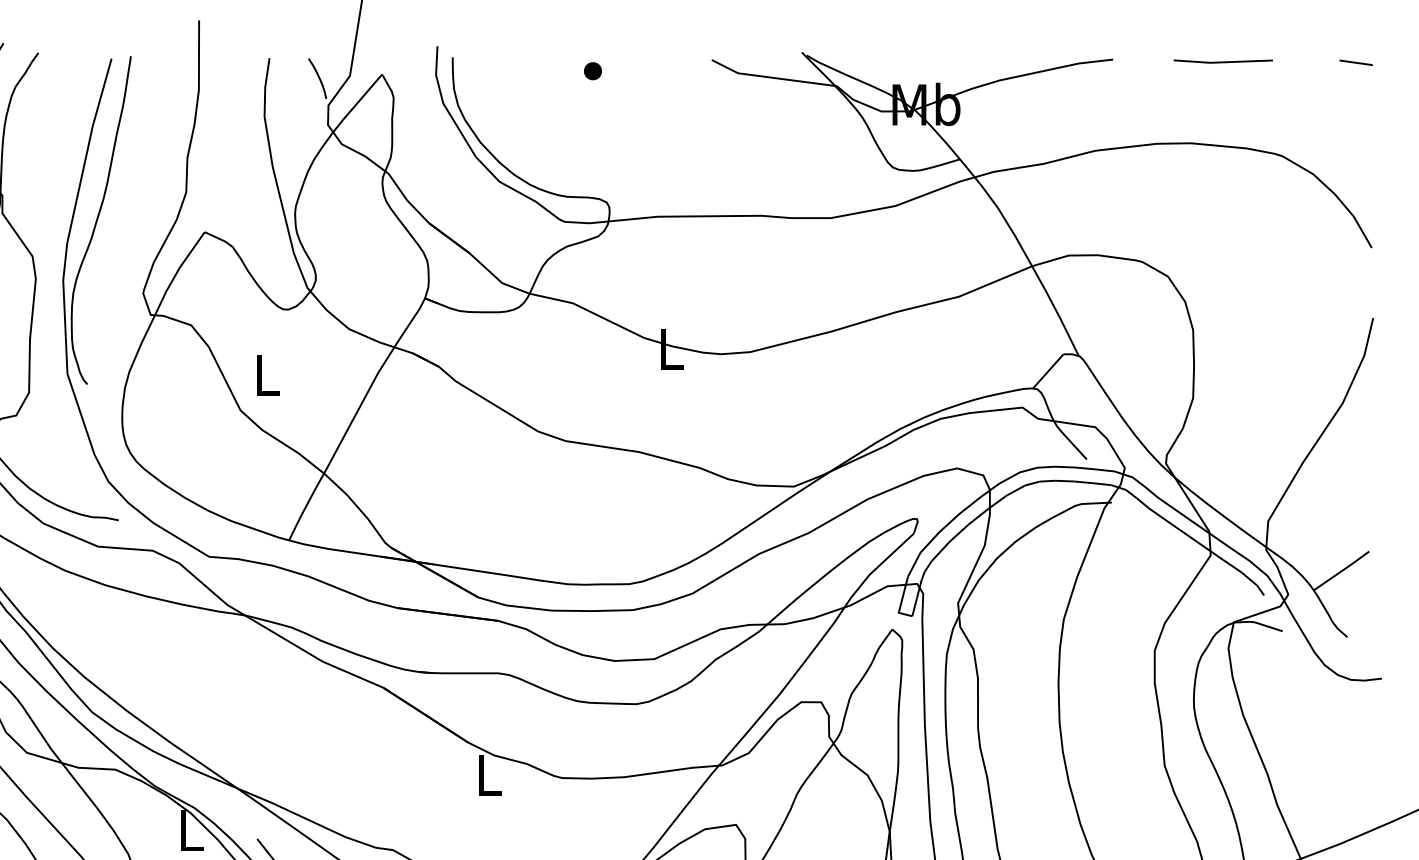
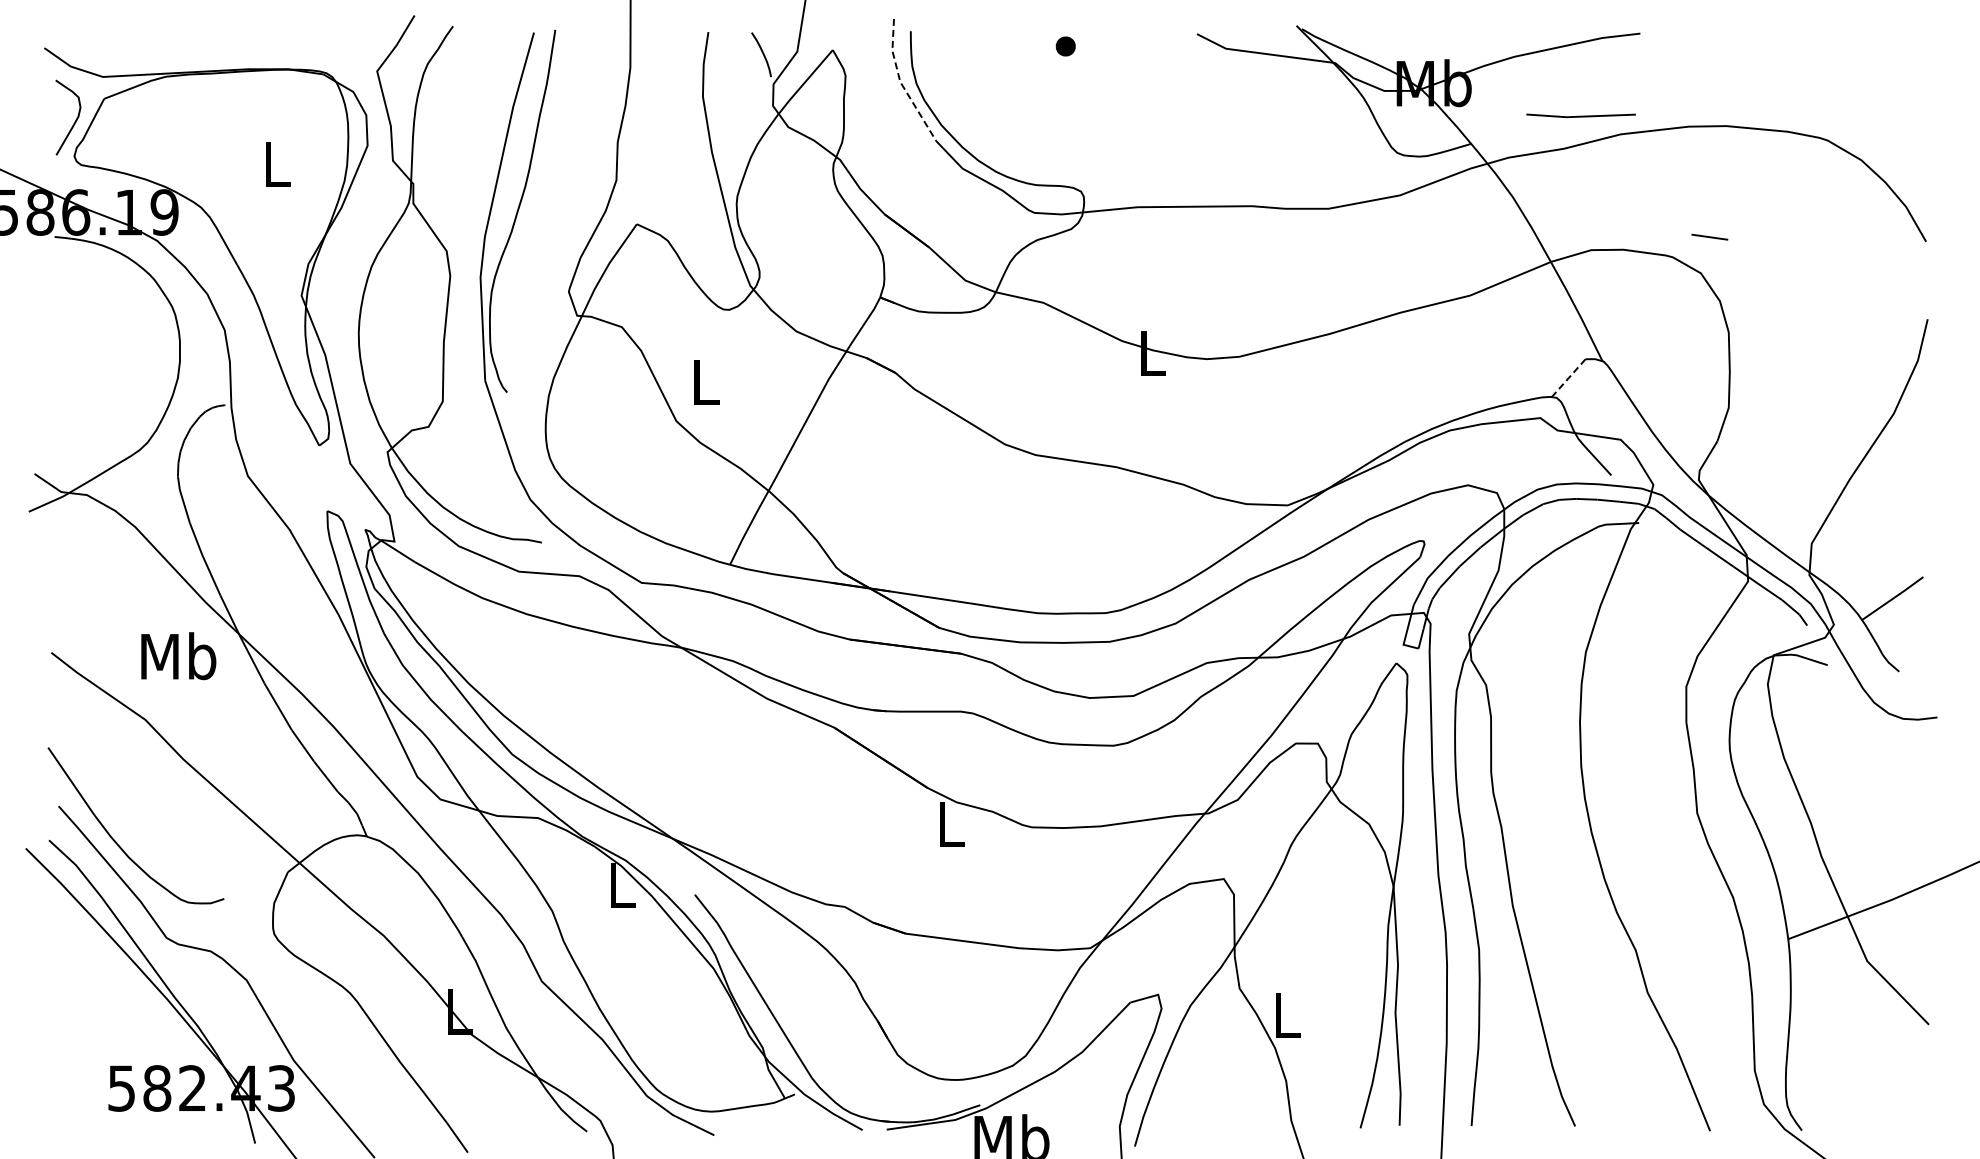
line: (1222, 61) -> (1580, 115), moved
line: (1355, 62) -> (1709, 236), moved
line: (444, 104) -> (901, 83), solid -> dashed
line: (1048, 371) -> (1568, 378), solid -> dashed

